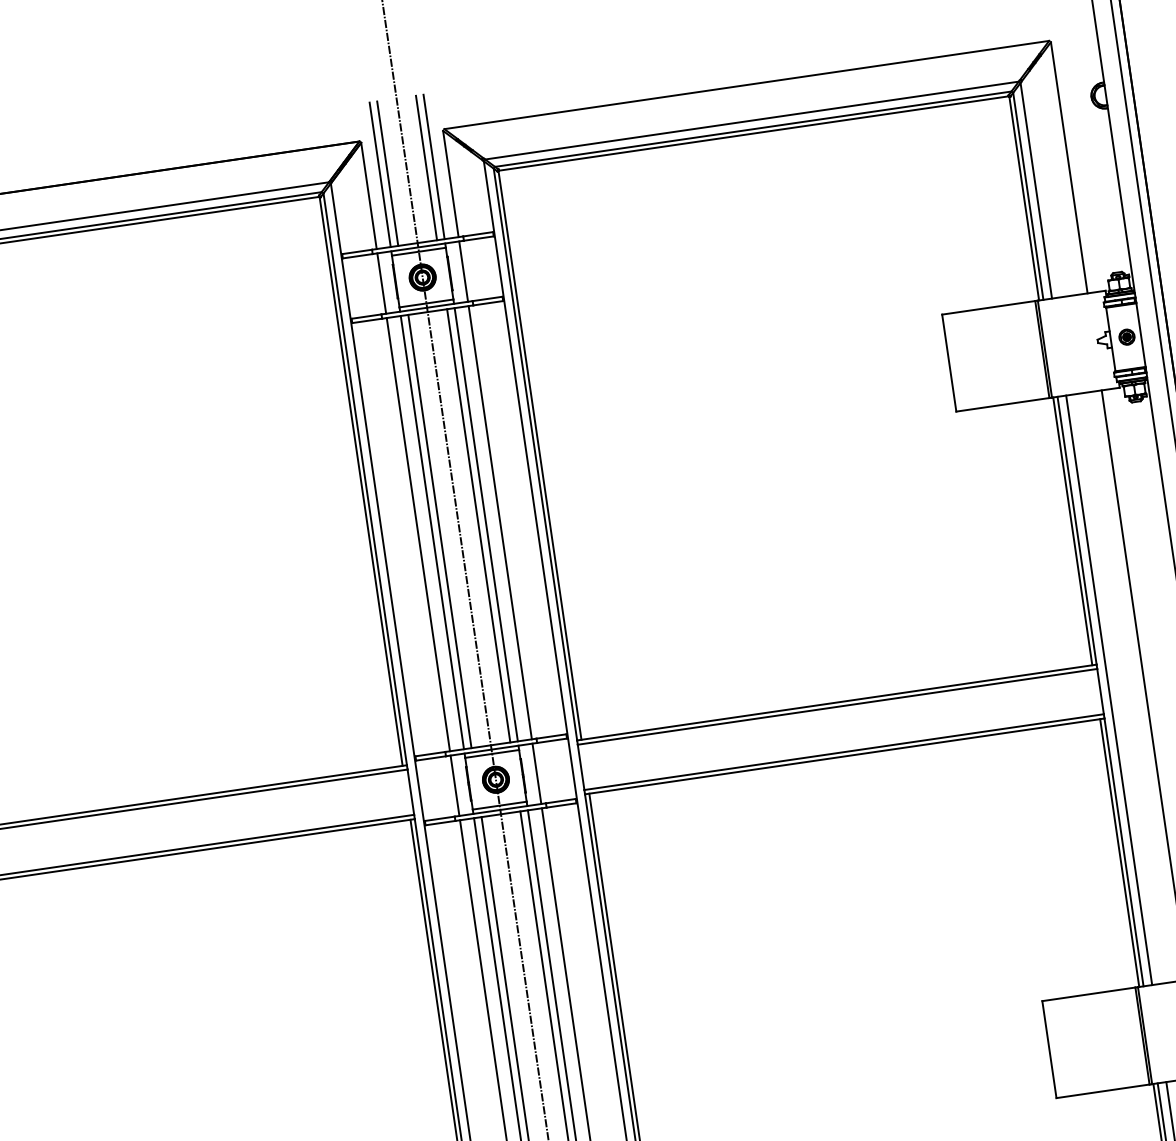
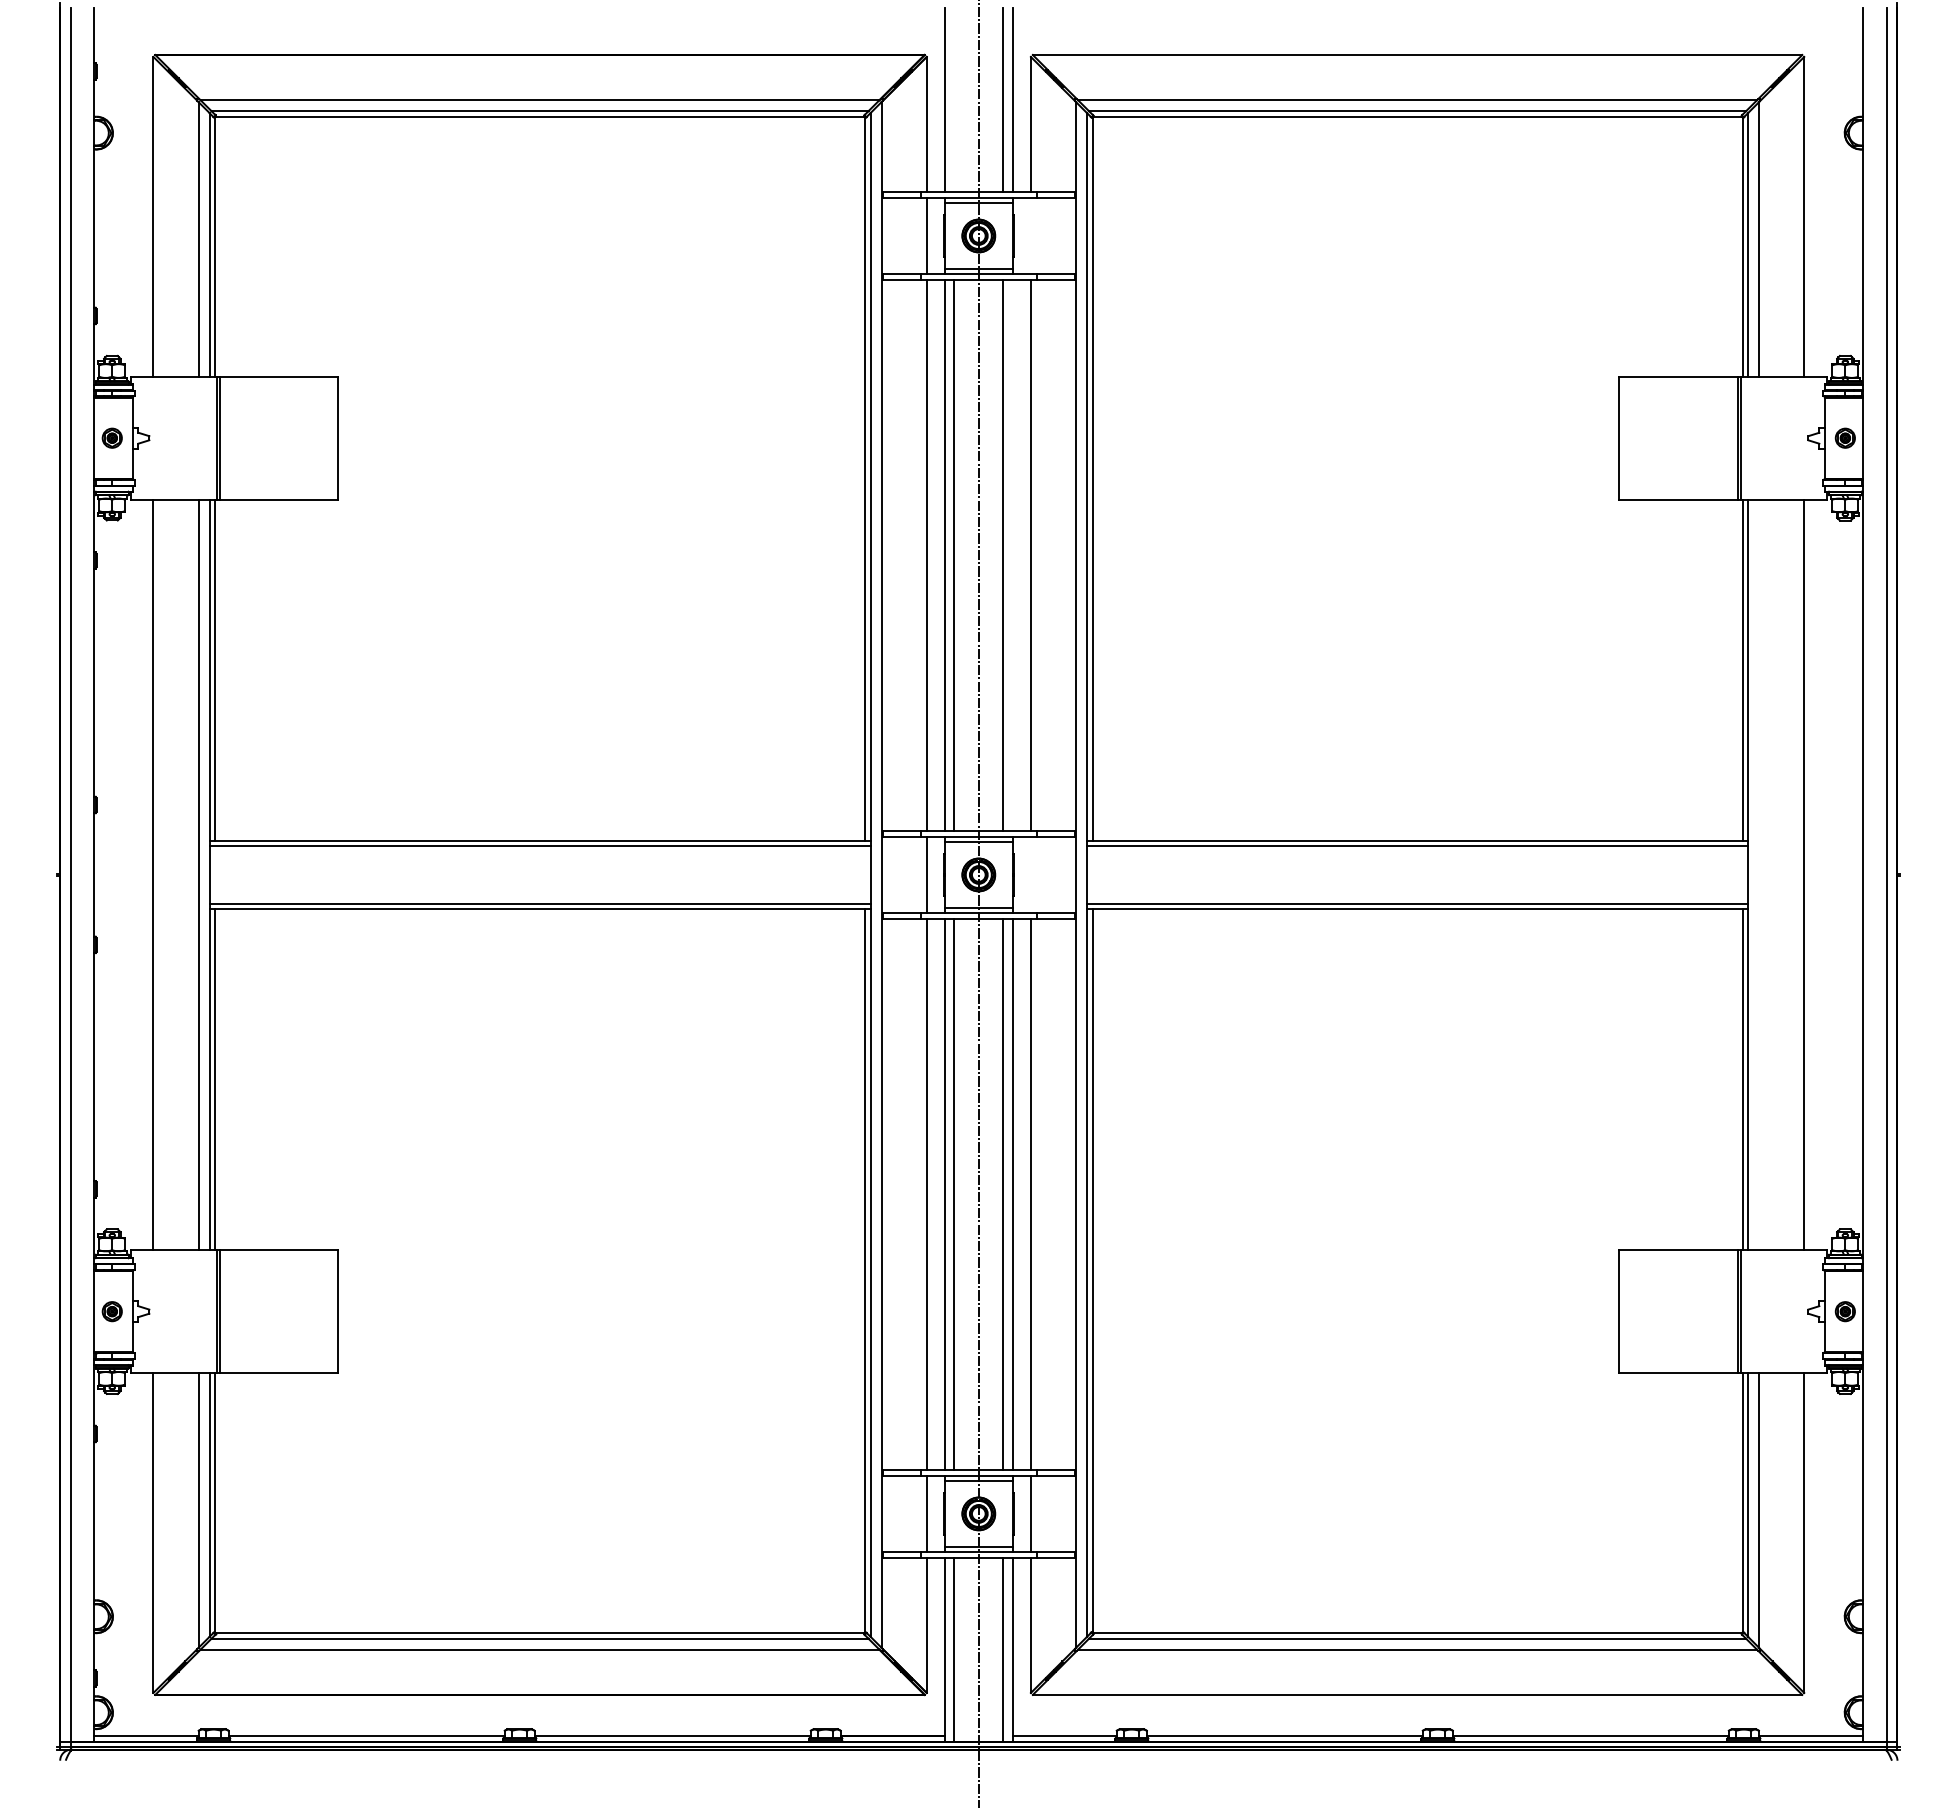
line: (388, 173) -> (954, 100), removed
line: (463, 271) -> (1030, 235), removed
line: (486, 524) -> (1013, 555), removed
line: (1109, 689) -> (1759, 874), removed
line: (536, 773) -> (1030, 874), removed

